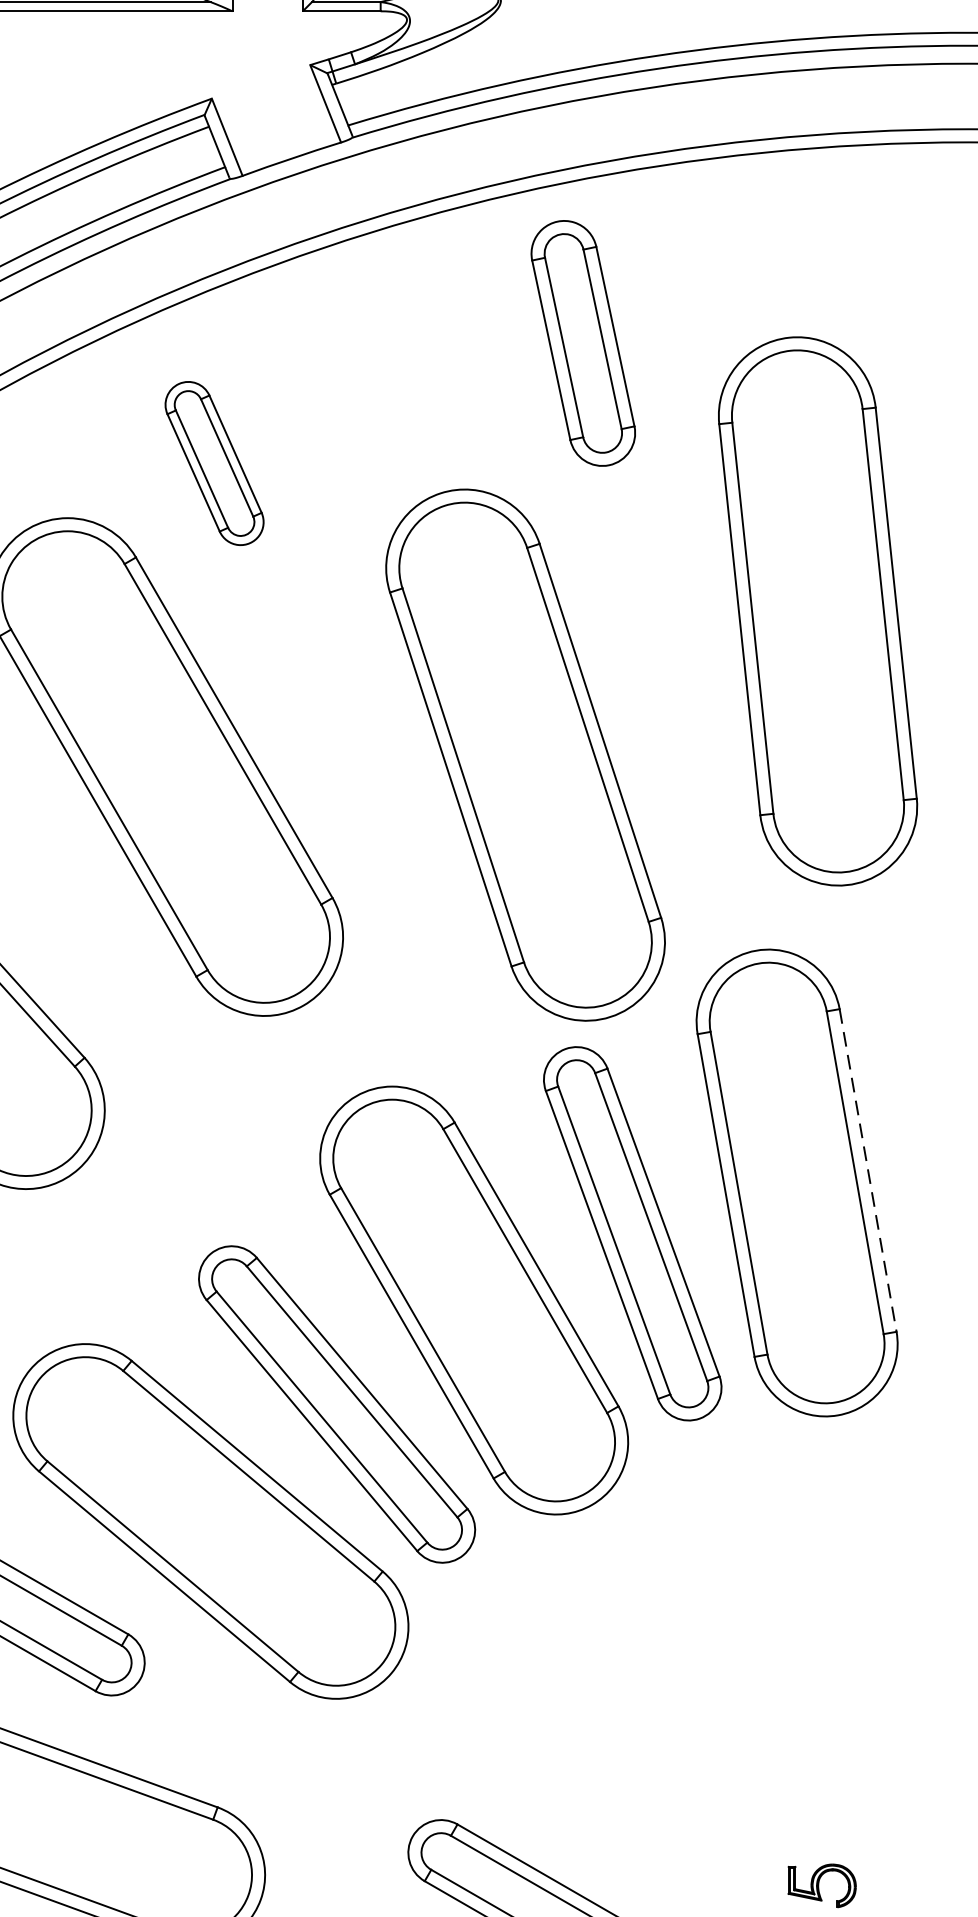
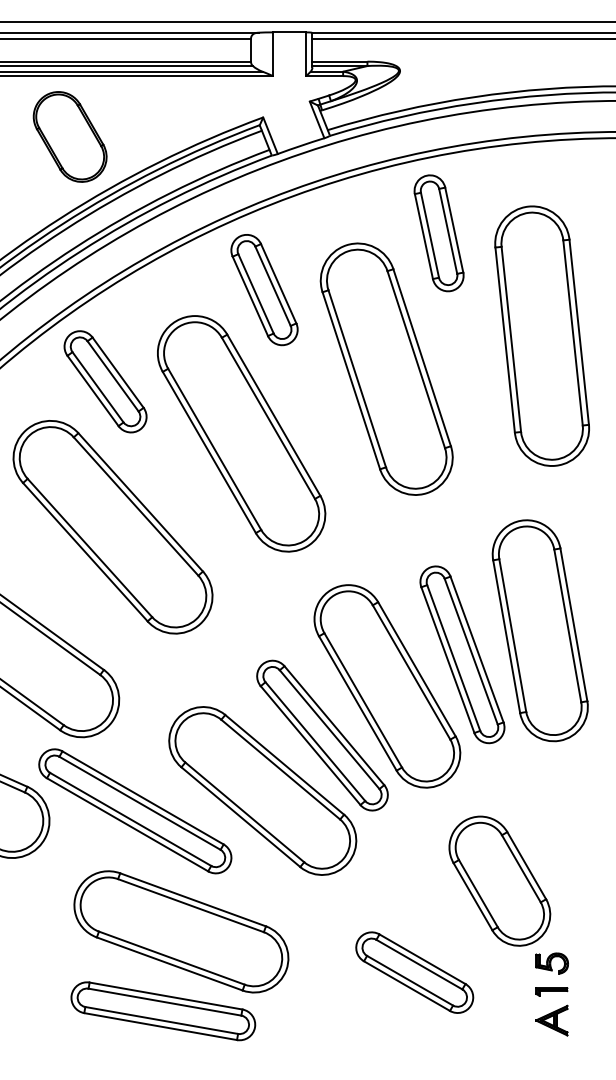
part: (214, 464) -> (264, 290), size x1.43
part: (816, 609) -> (541, 335), moved
part: (525, 753) -> (386, 368), moved
line: (867, 1169) -> (573, 624), dashed -> solid
part: (710, 1710) -> (499, 880), added

